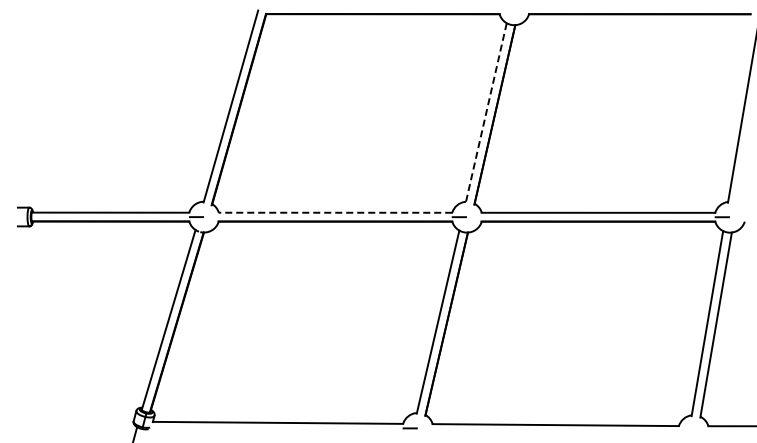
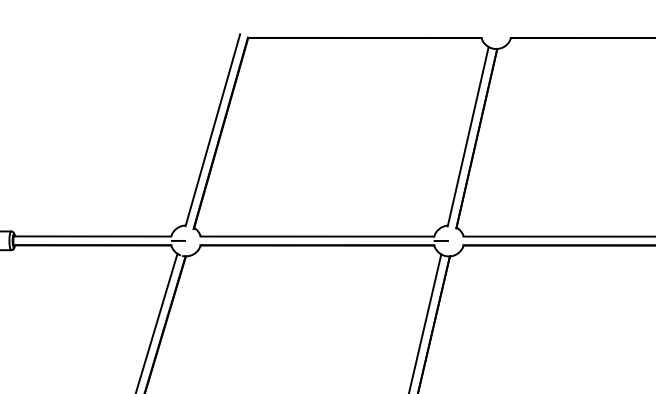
line: (486, 112) -> (468, 136), dashed -> solid
line: (335, 212) -> (317, 236), dashed -> solid

